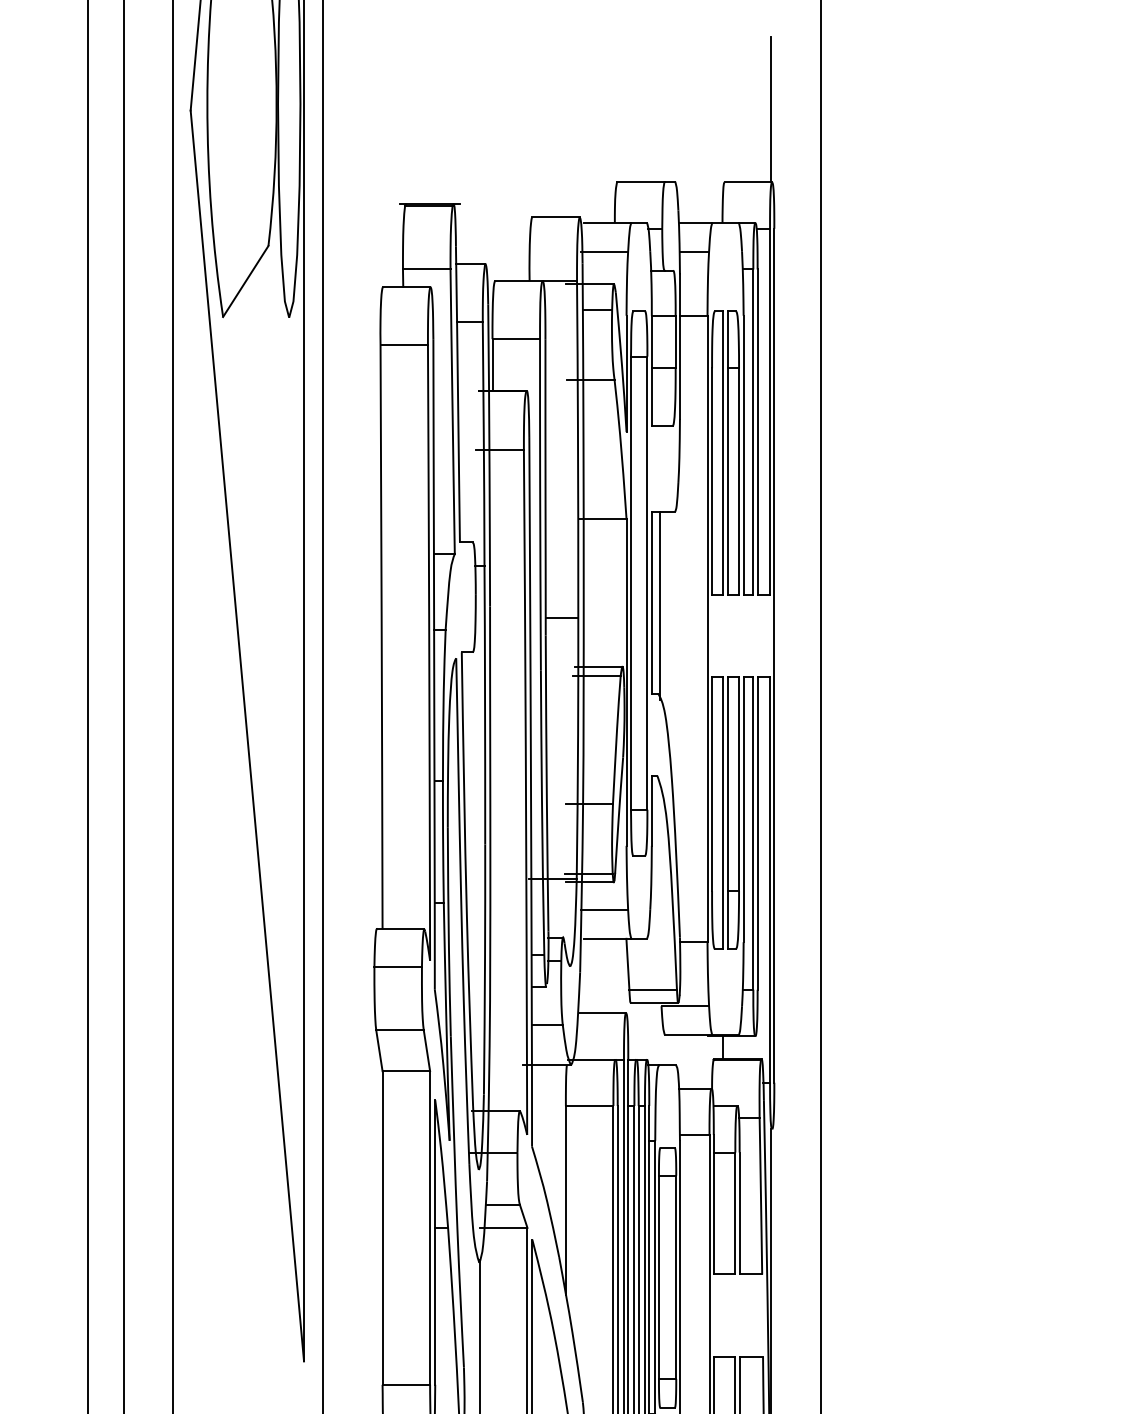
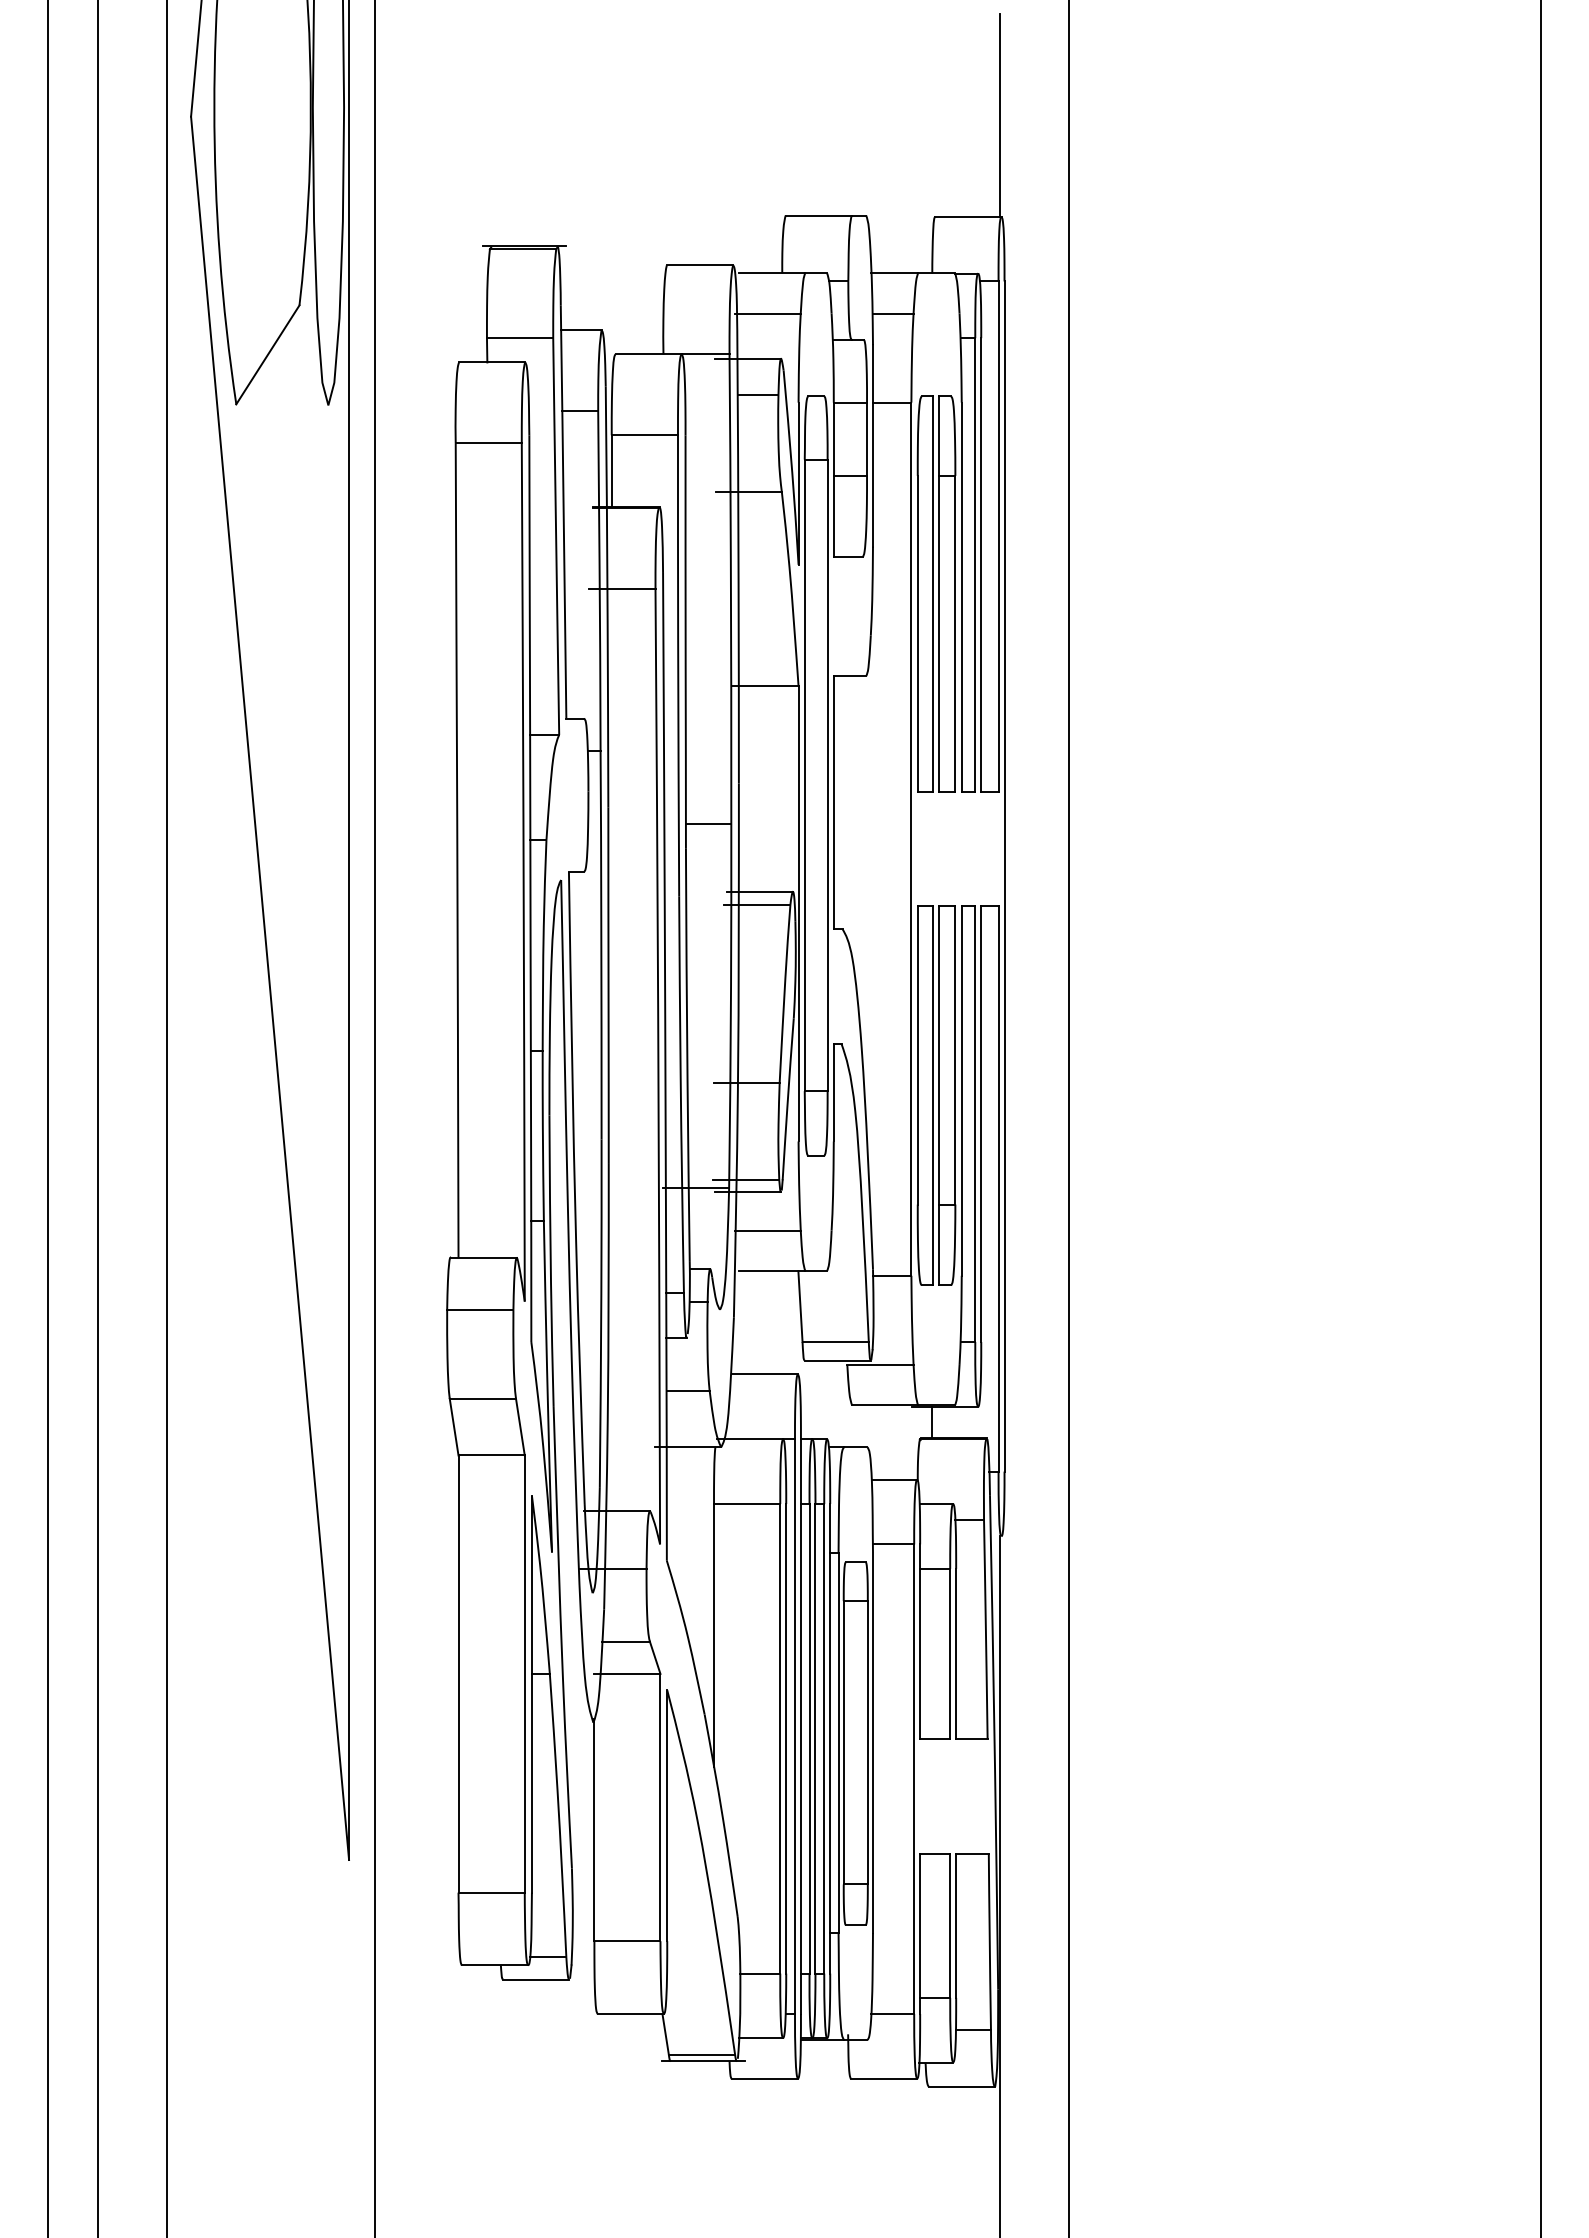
line: (660, 605) -> (845, 806), removed

